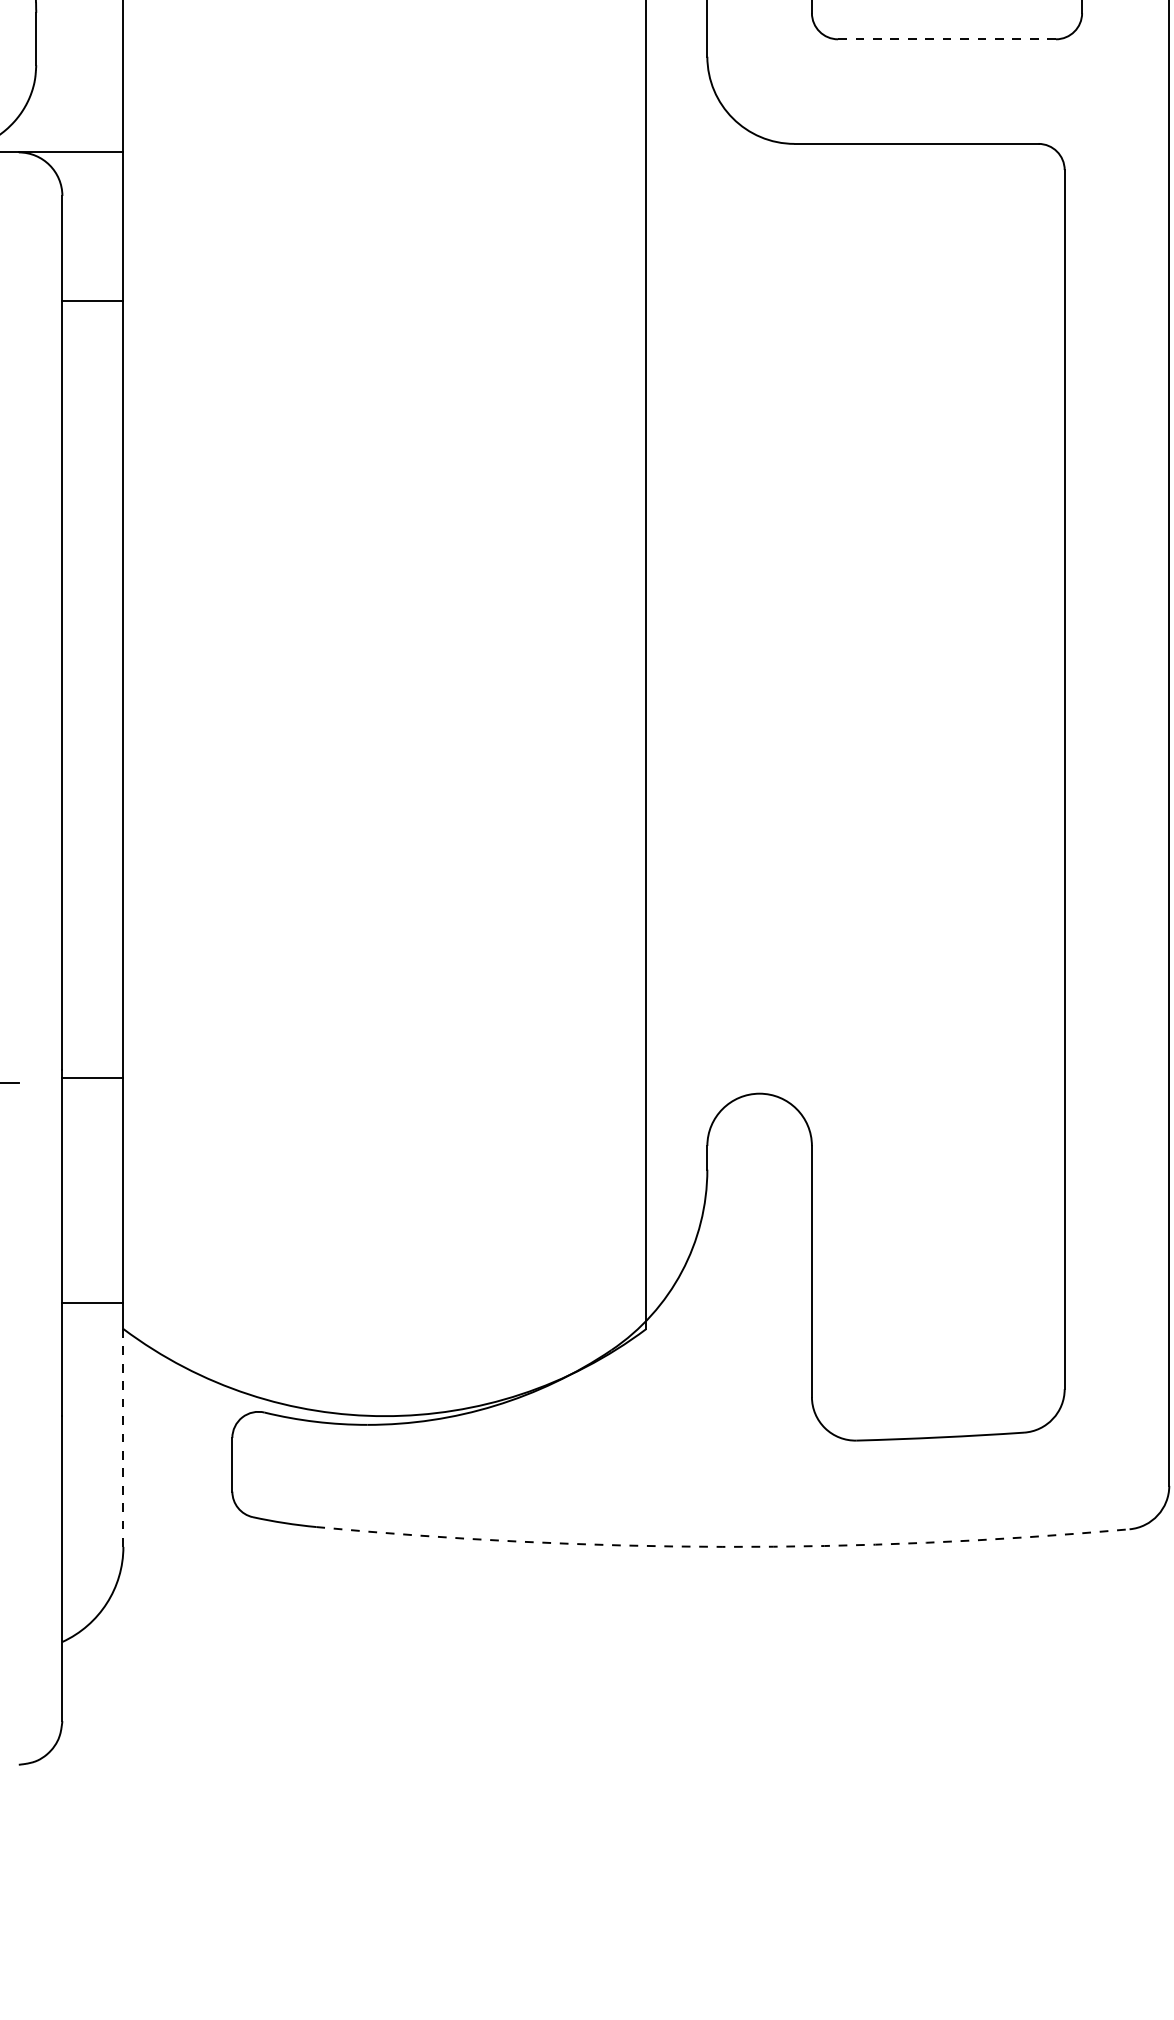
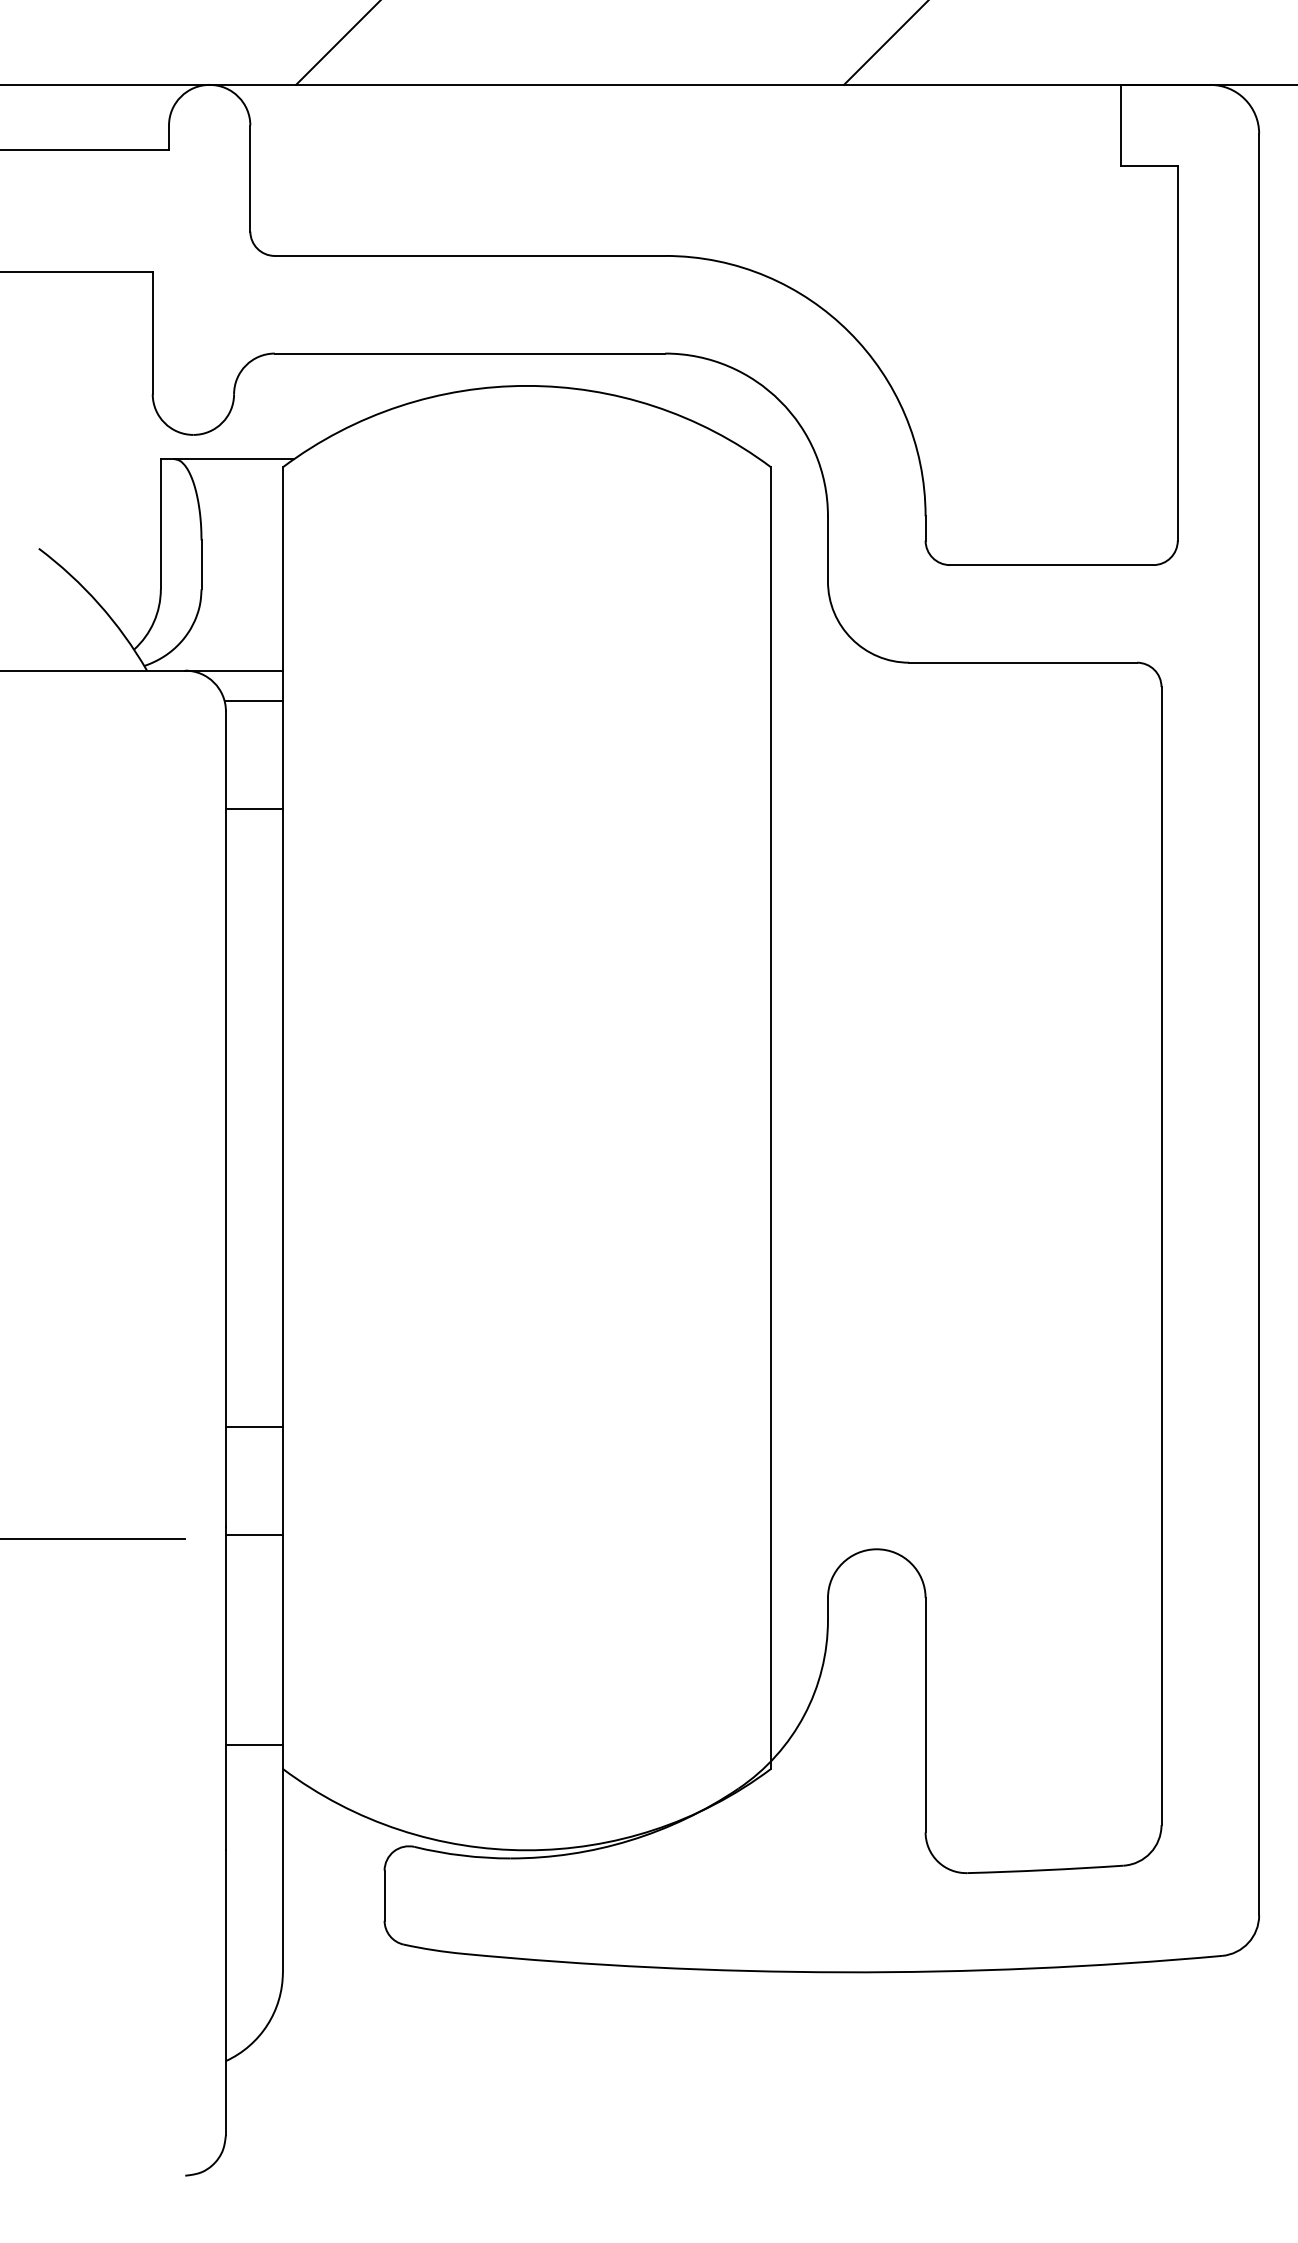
line: (946, 39) -> (1051, 565), dashed -> solid
line: (91, 185) -> (253, 701), added
line: (91, 963) -> (253, 1427), added
line: (122, 1437) -> (282, 1870), dashed -> solid
arc: (722, 1547) -> (842, 1972), dashed -> solid

